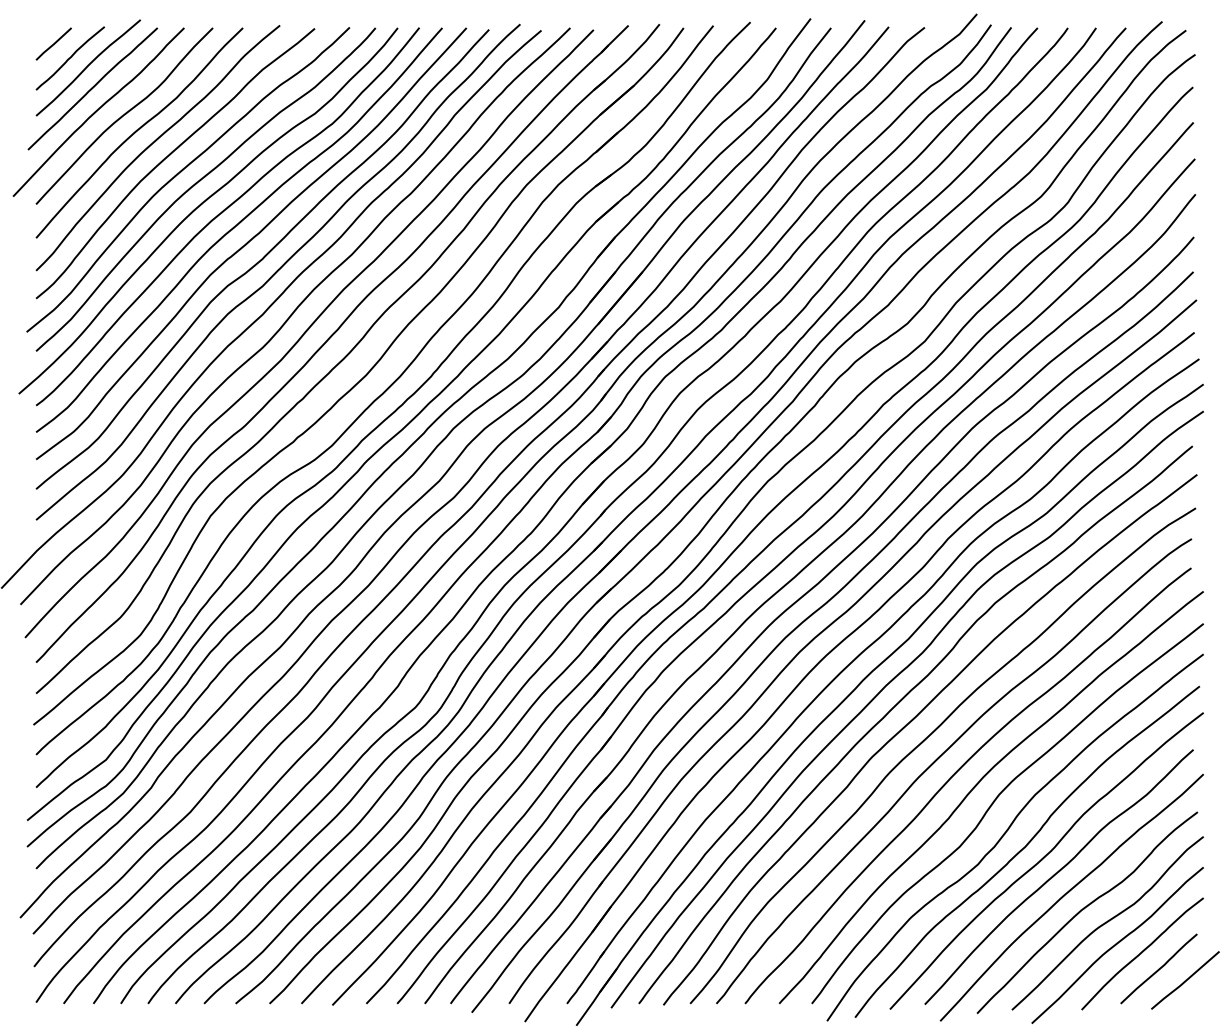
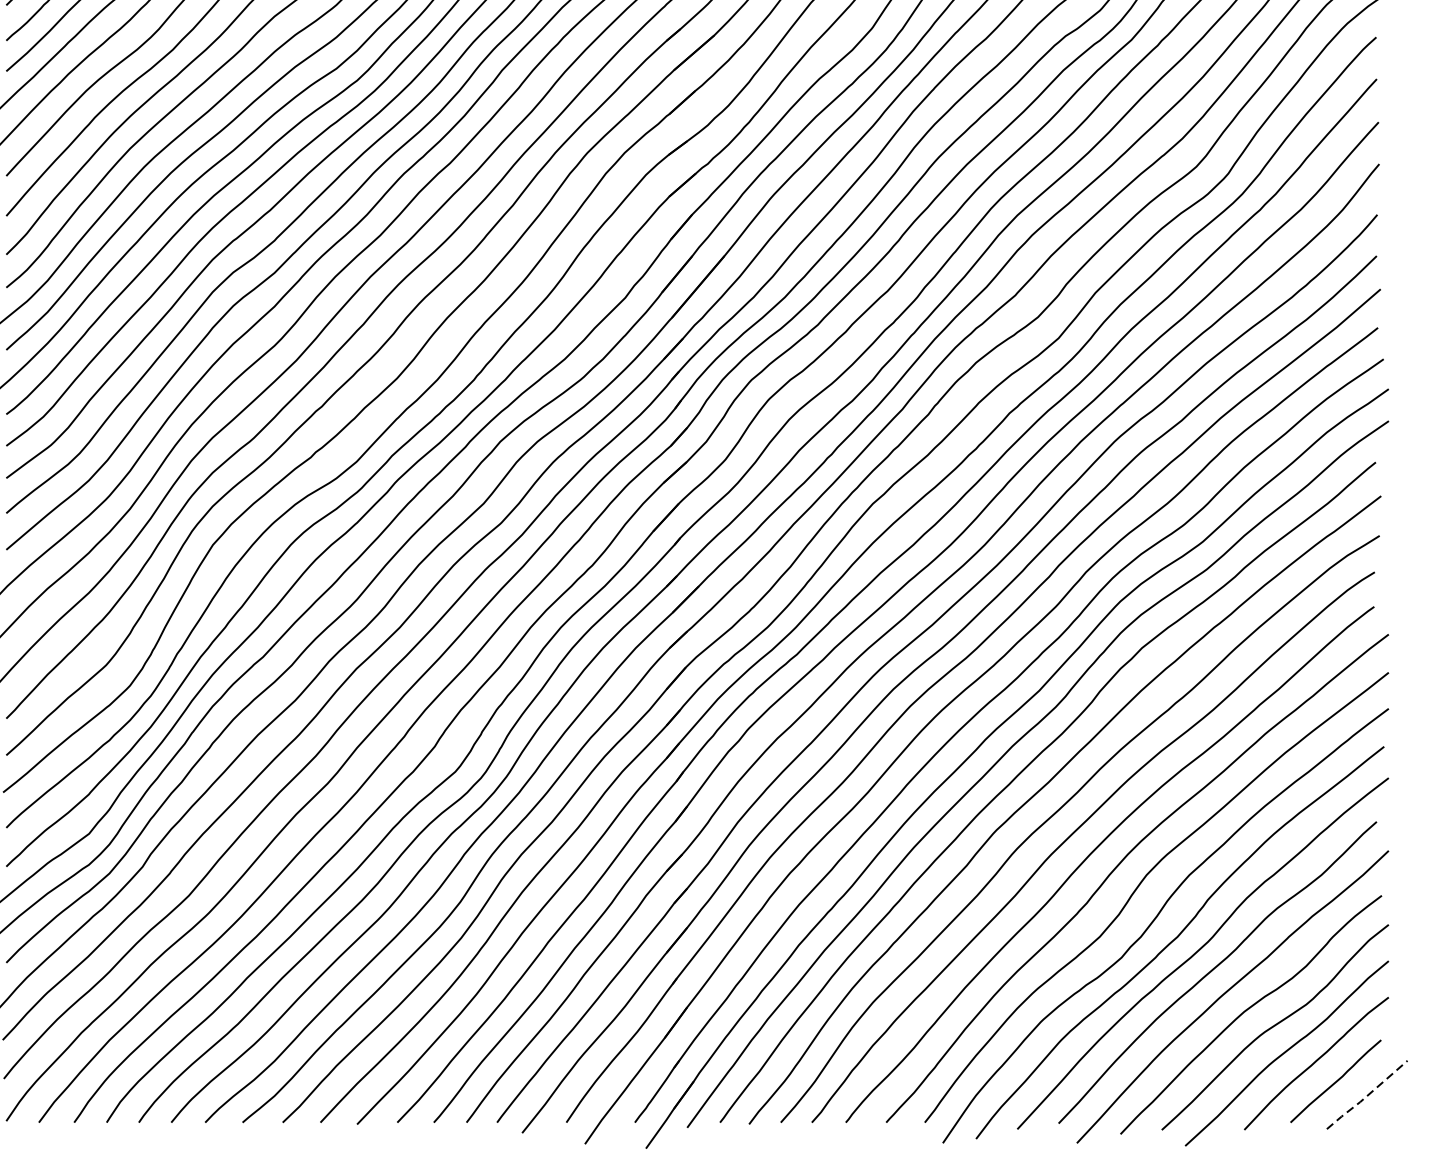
line: (1184, 981) -> (1366, 1096), solid -> dashed

